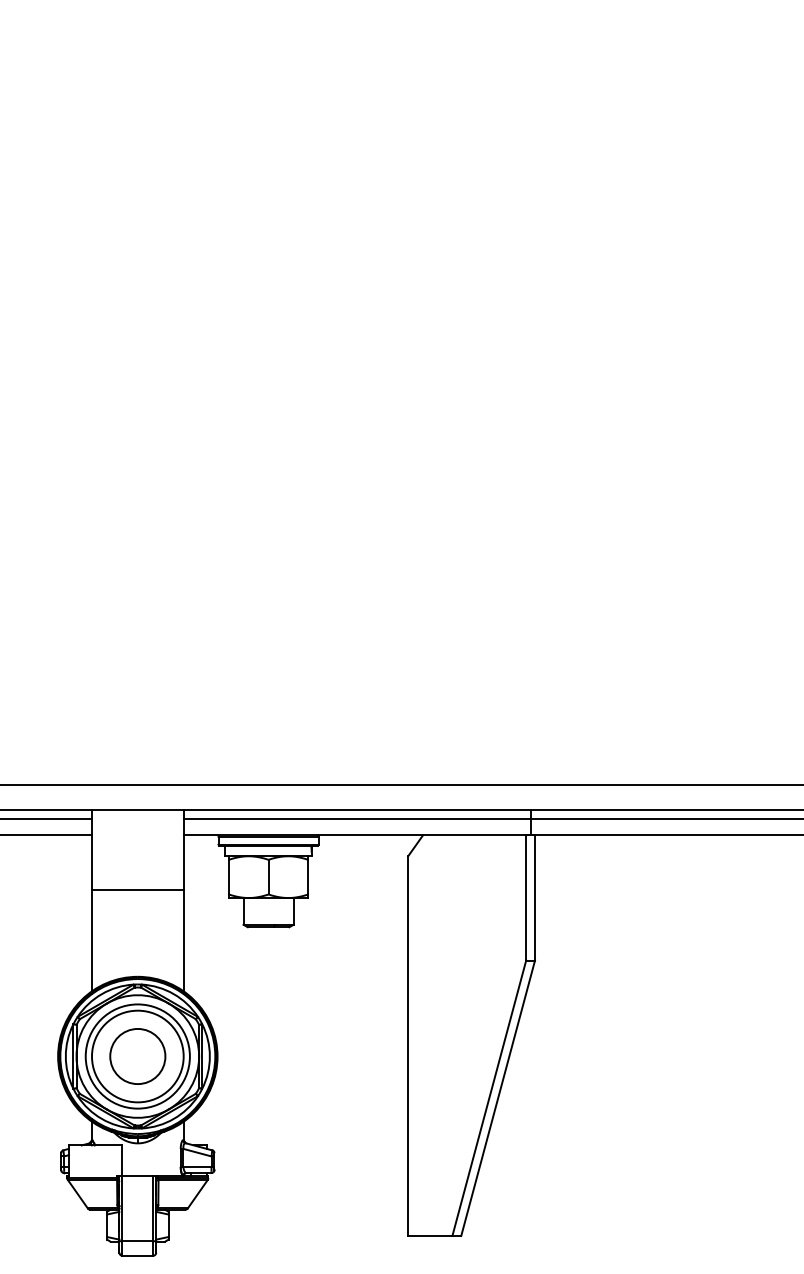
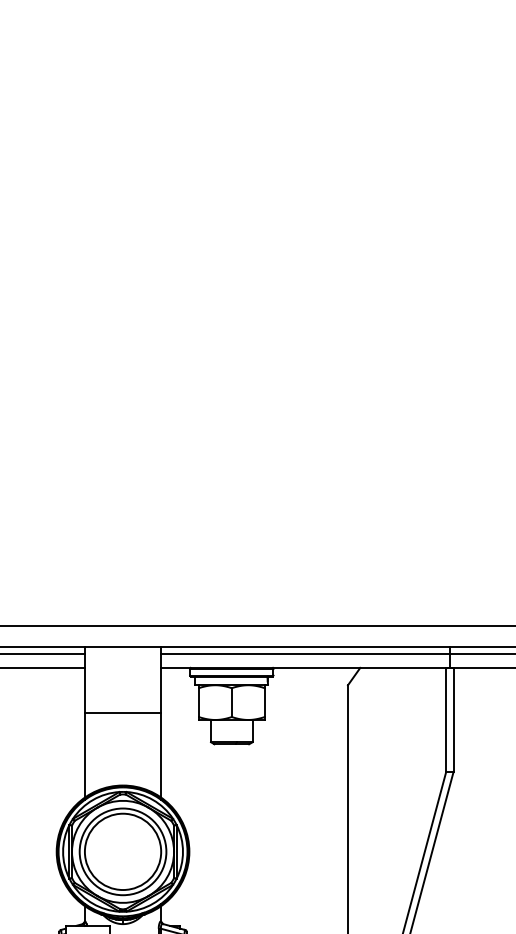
circle: (137, 1056) -> (122, 851), removed

